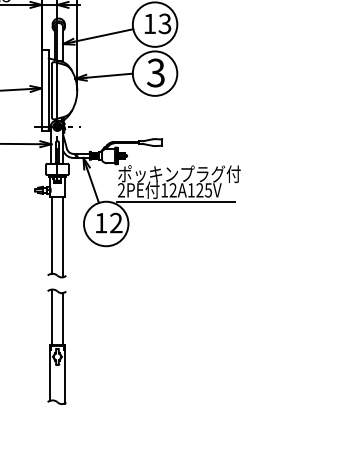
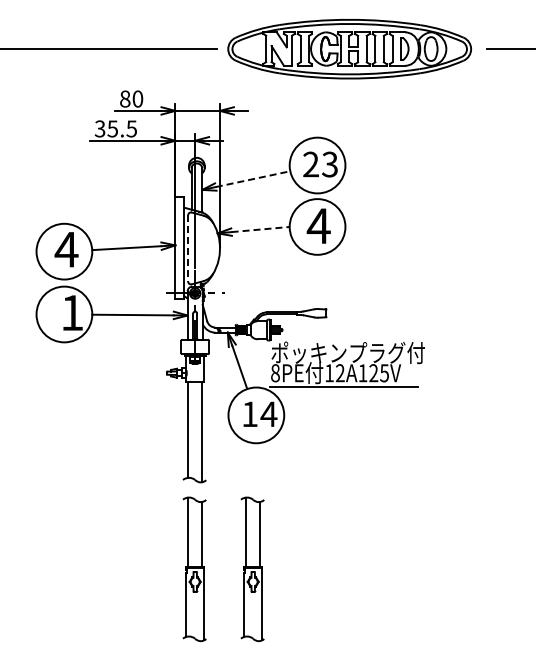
text: (149, 23) -> (310, 164), 13 -> 23
line: (103, 35) -> (253, 179), solid -> dashed
text: (155, 73) -> (318, 226), 3 -> 4
line: (110, 75) -> (261, 229), solid -> dashed
line: (52, 90) -> (188, 248), solid -> dashed
text: (121, 190) -> (275, 373), 2PE -> 8PE
text: (115, 222) -> (268, 413), 12 -> 14
part: (103, 346) -> (252, 569), added

